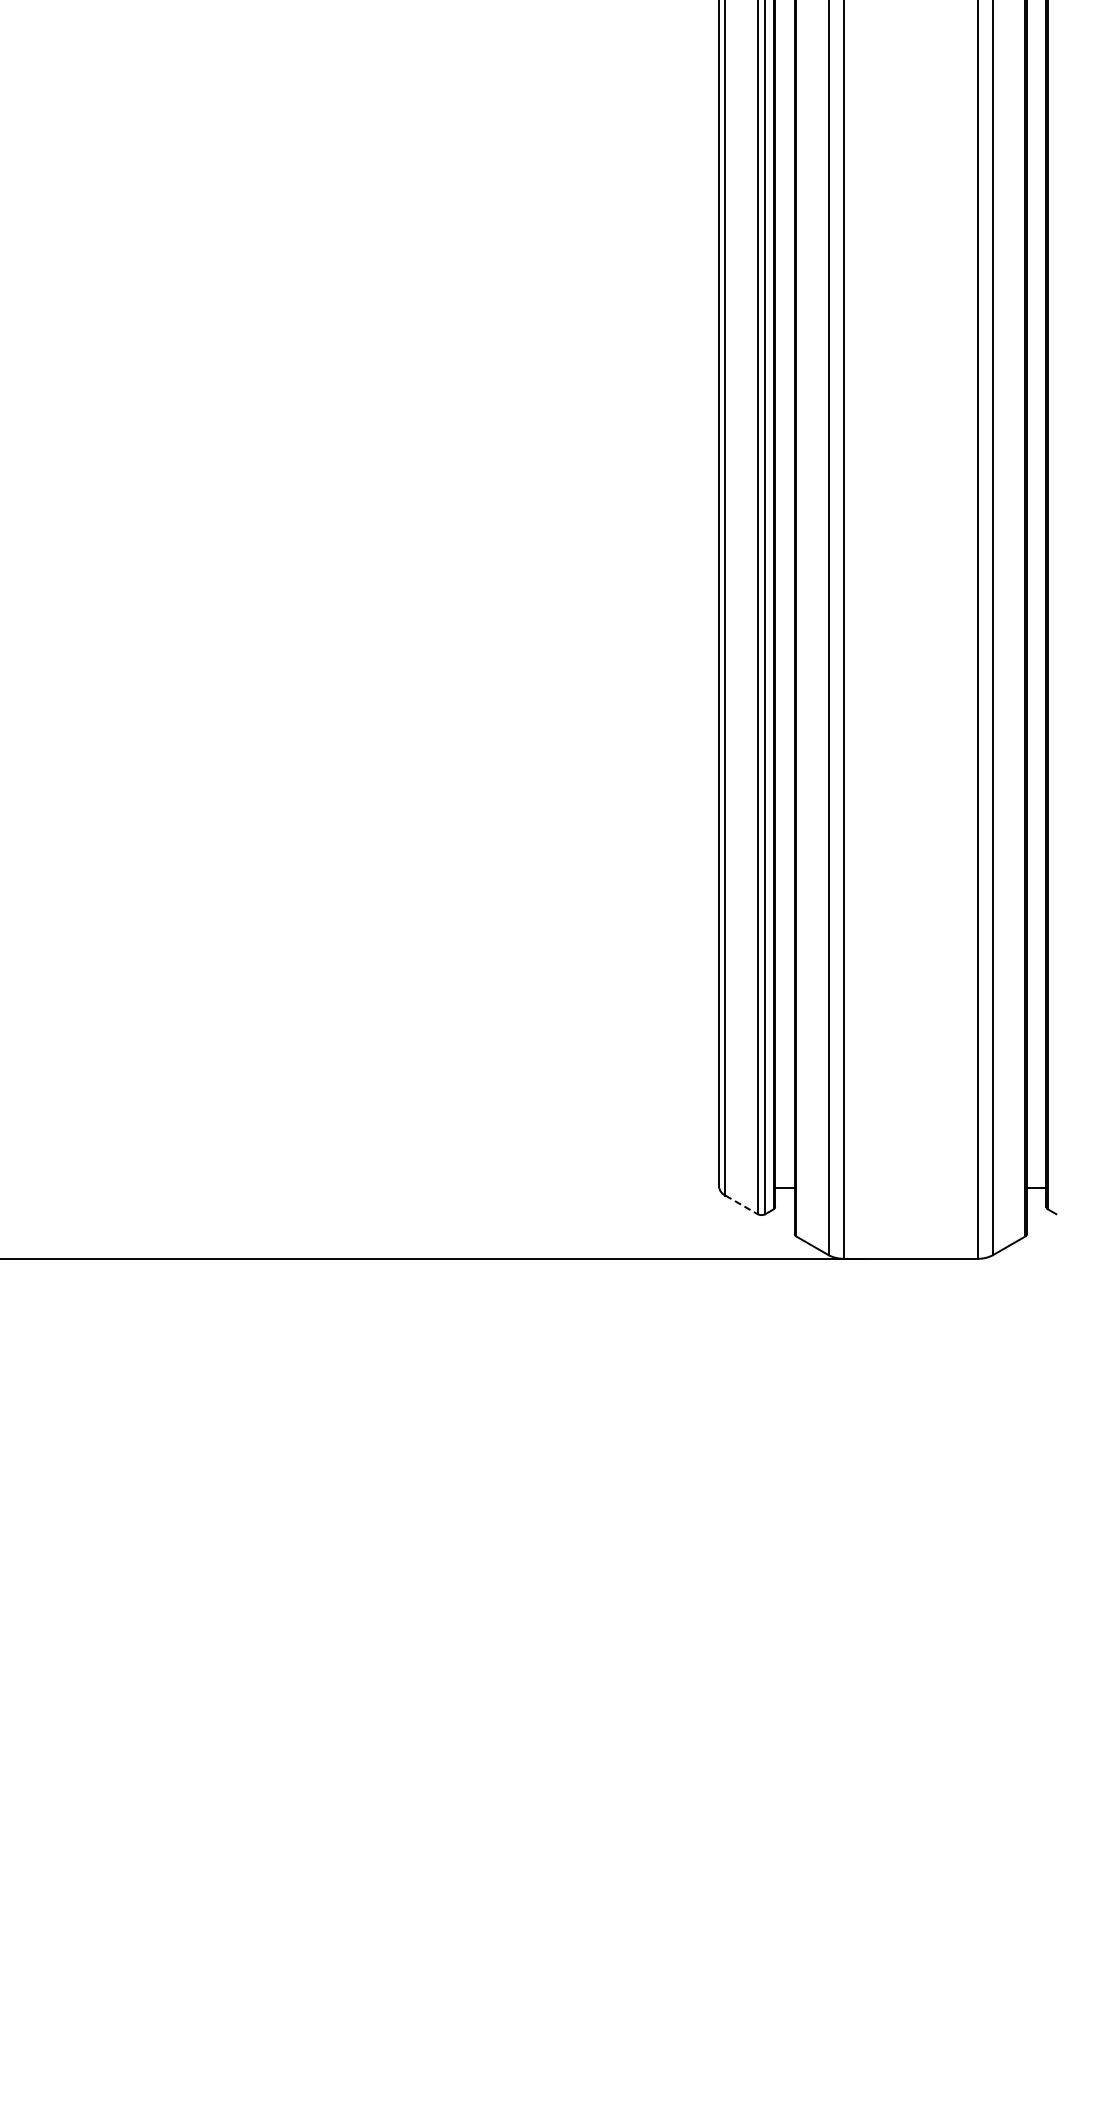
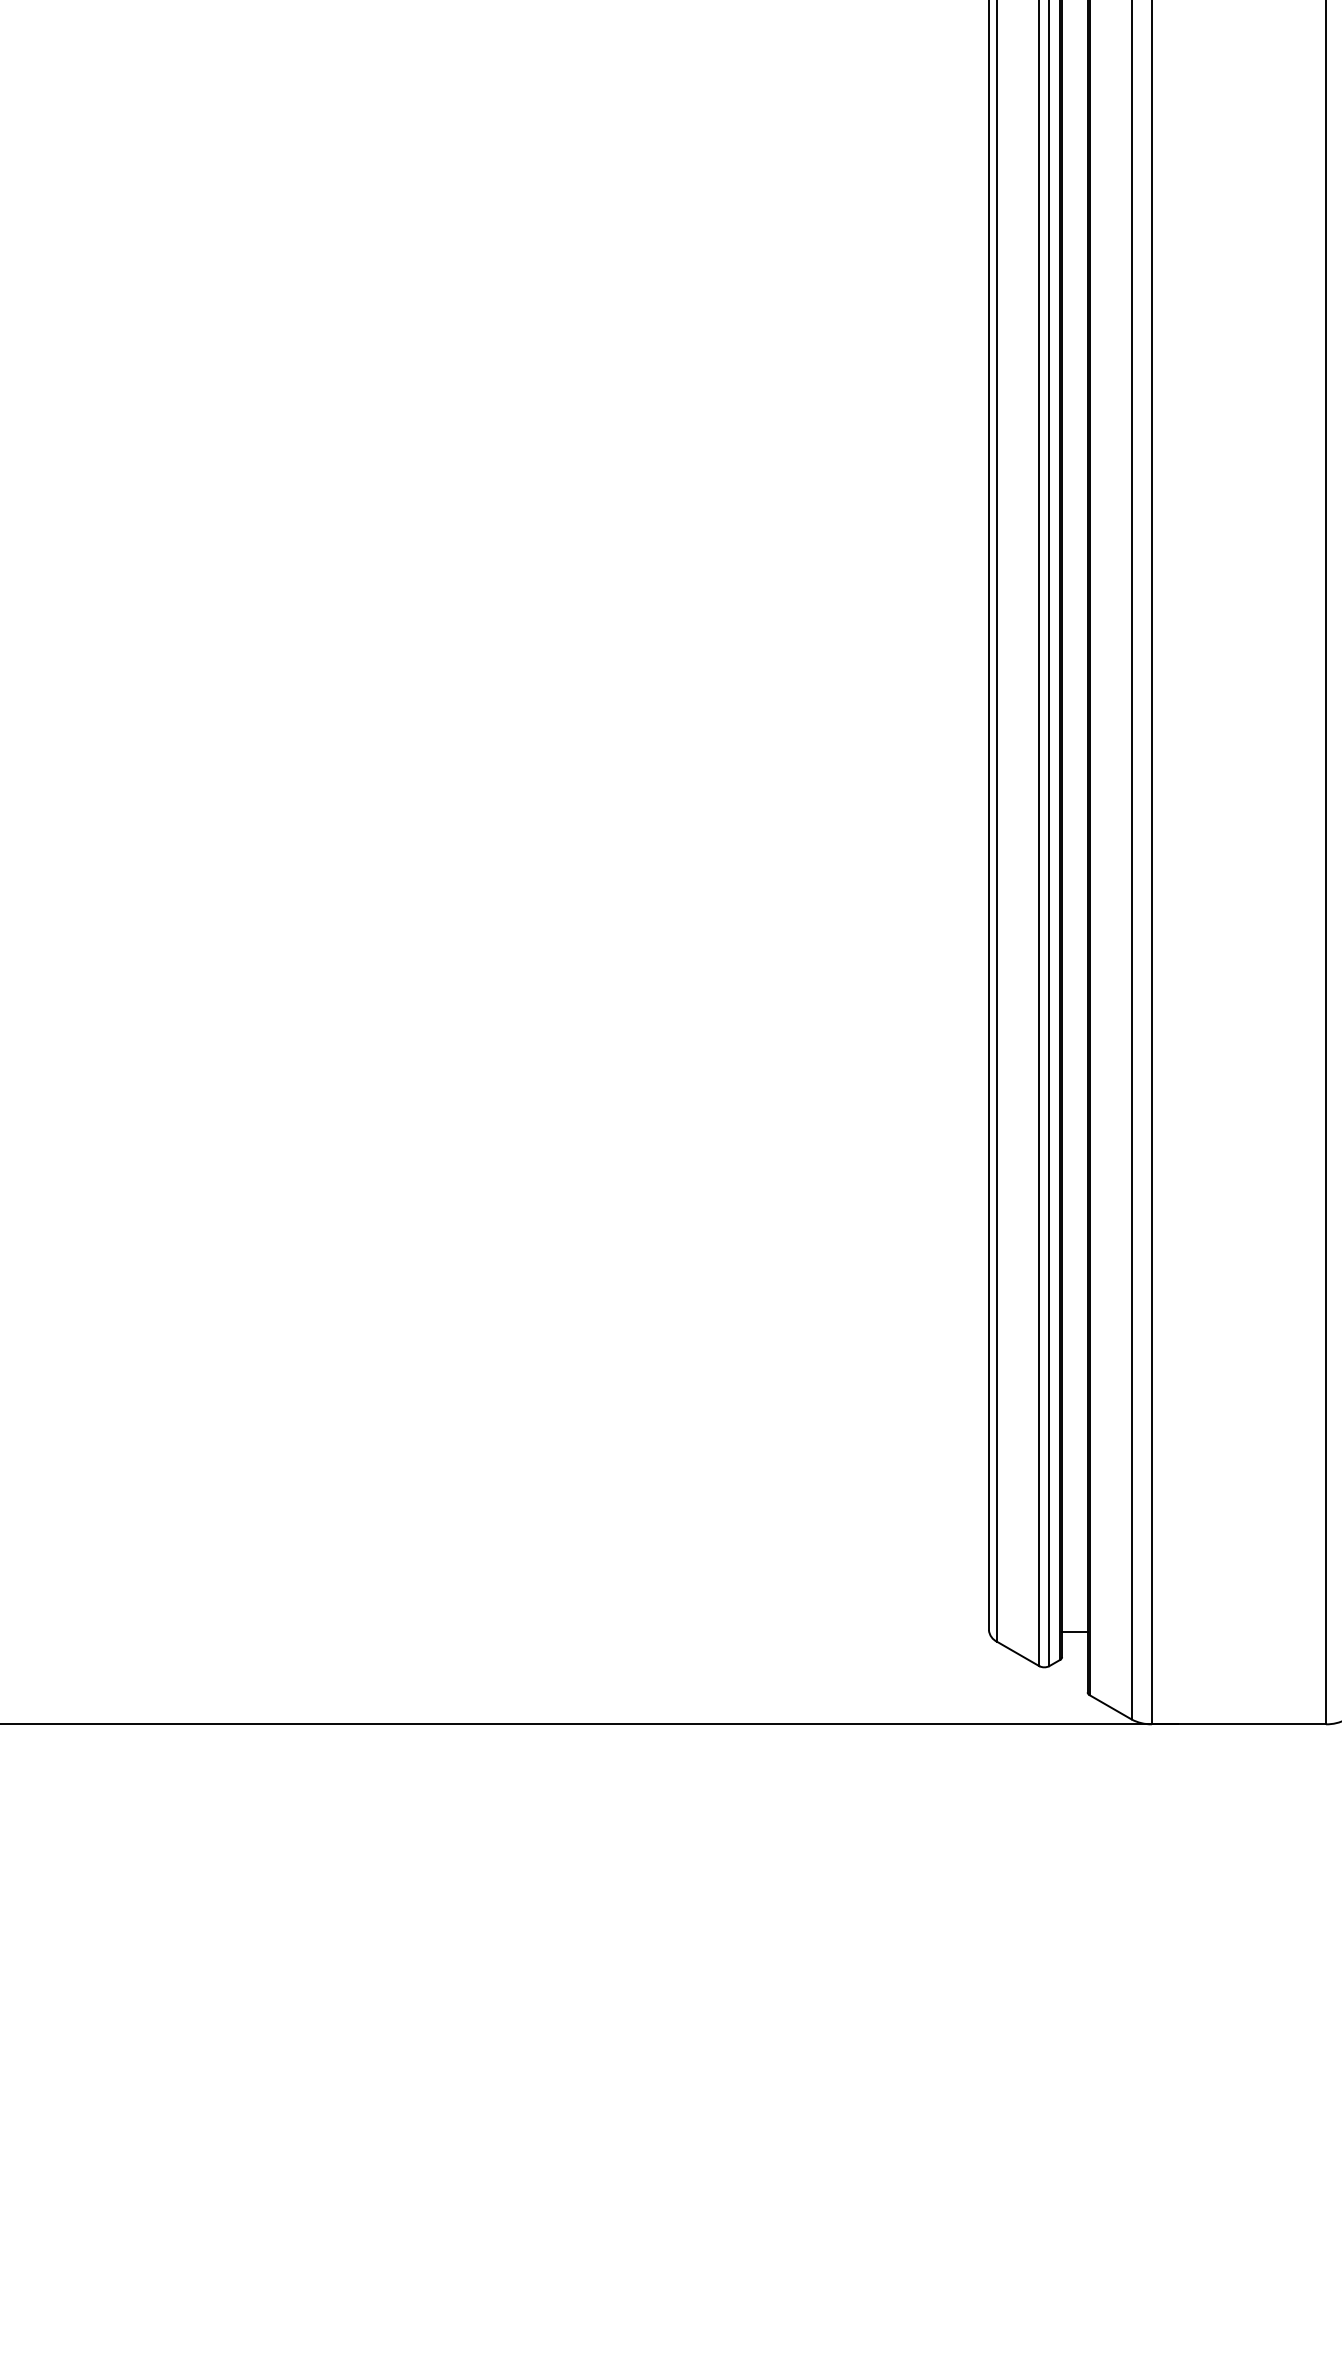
line: (741, 1204) -> (1018, 1653), dashed -> solid

